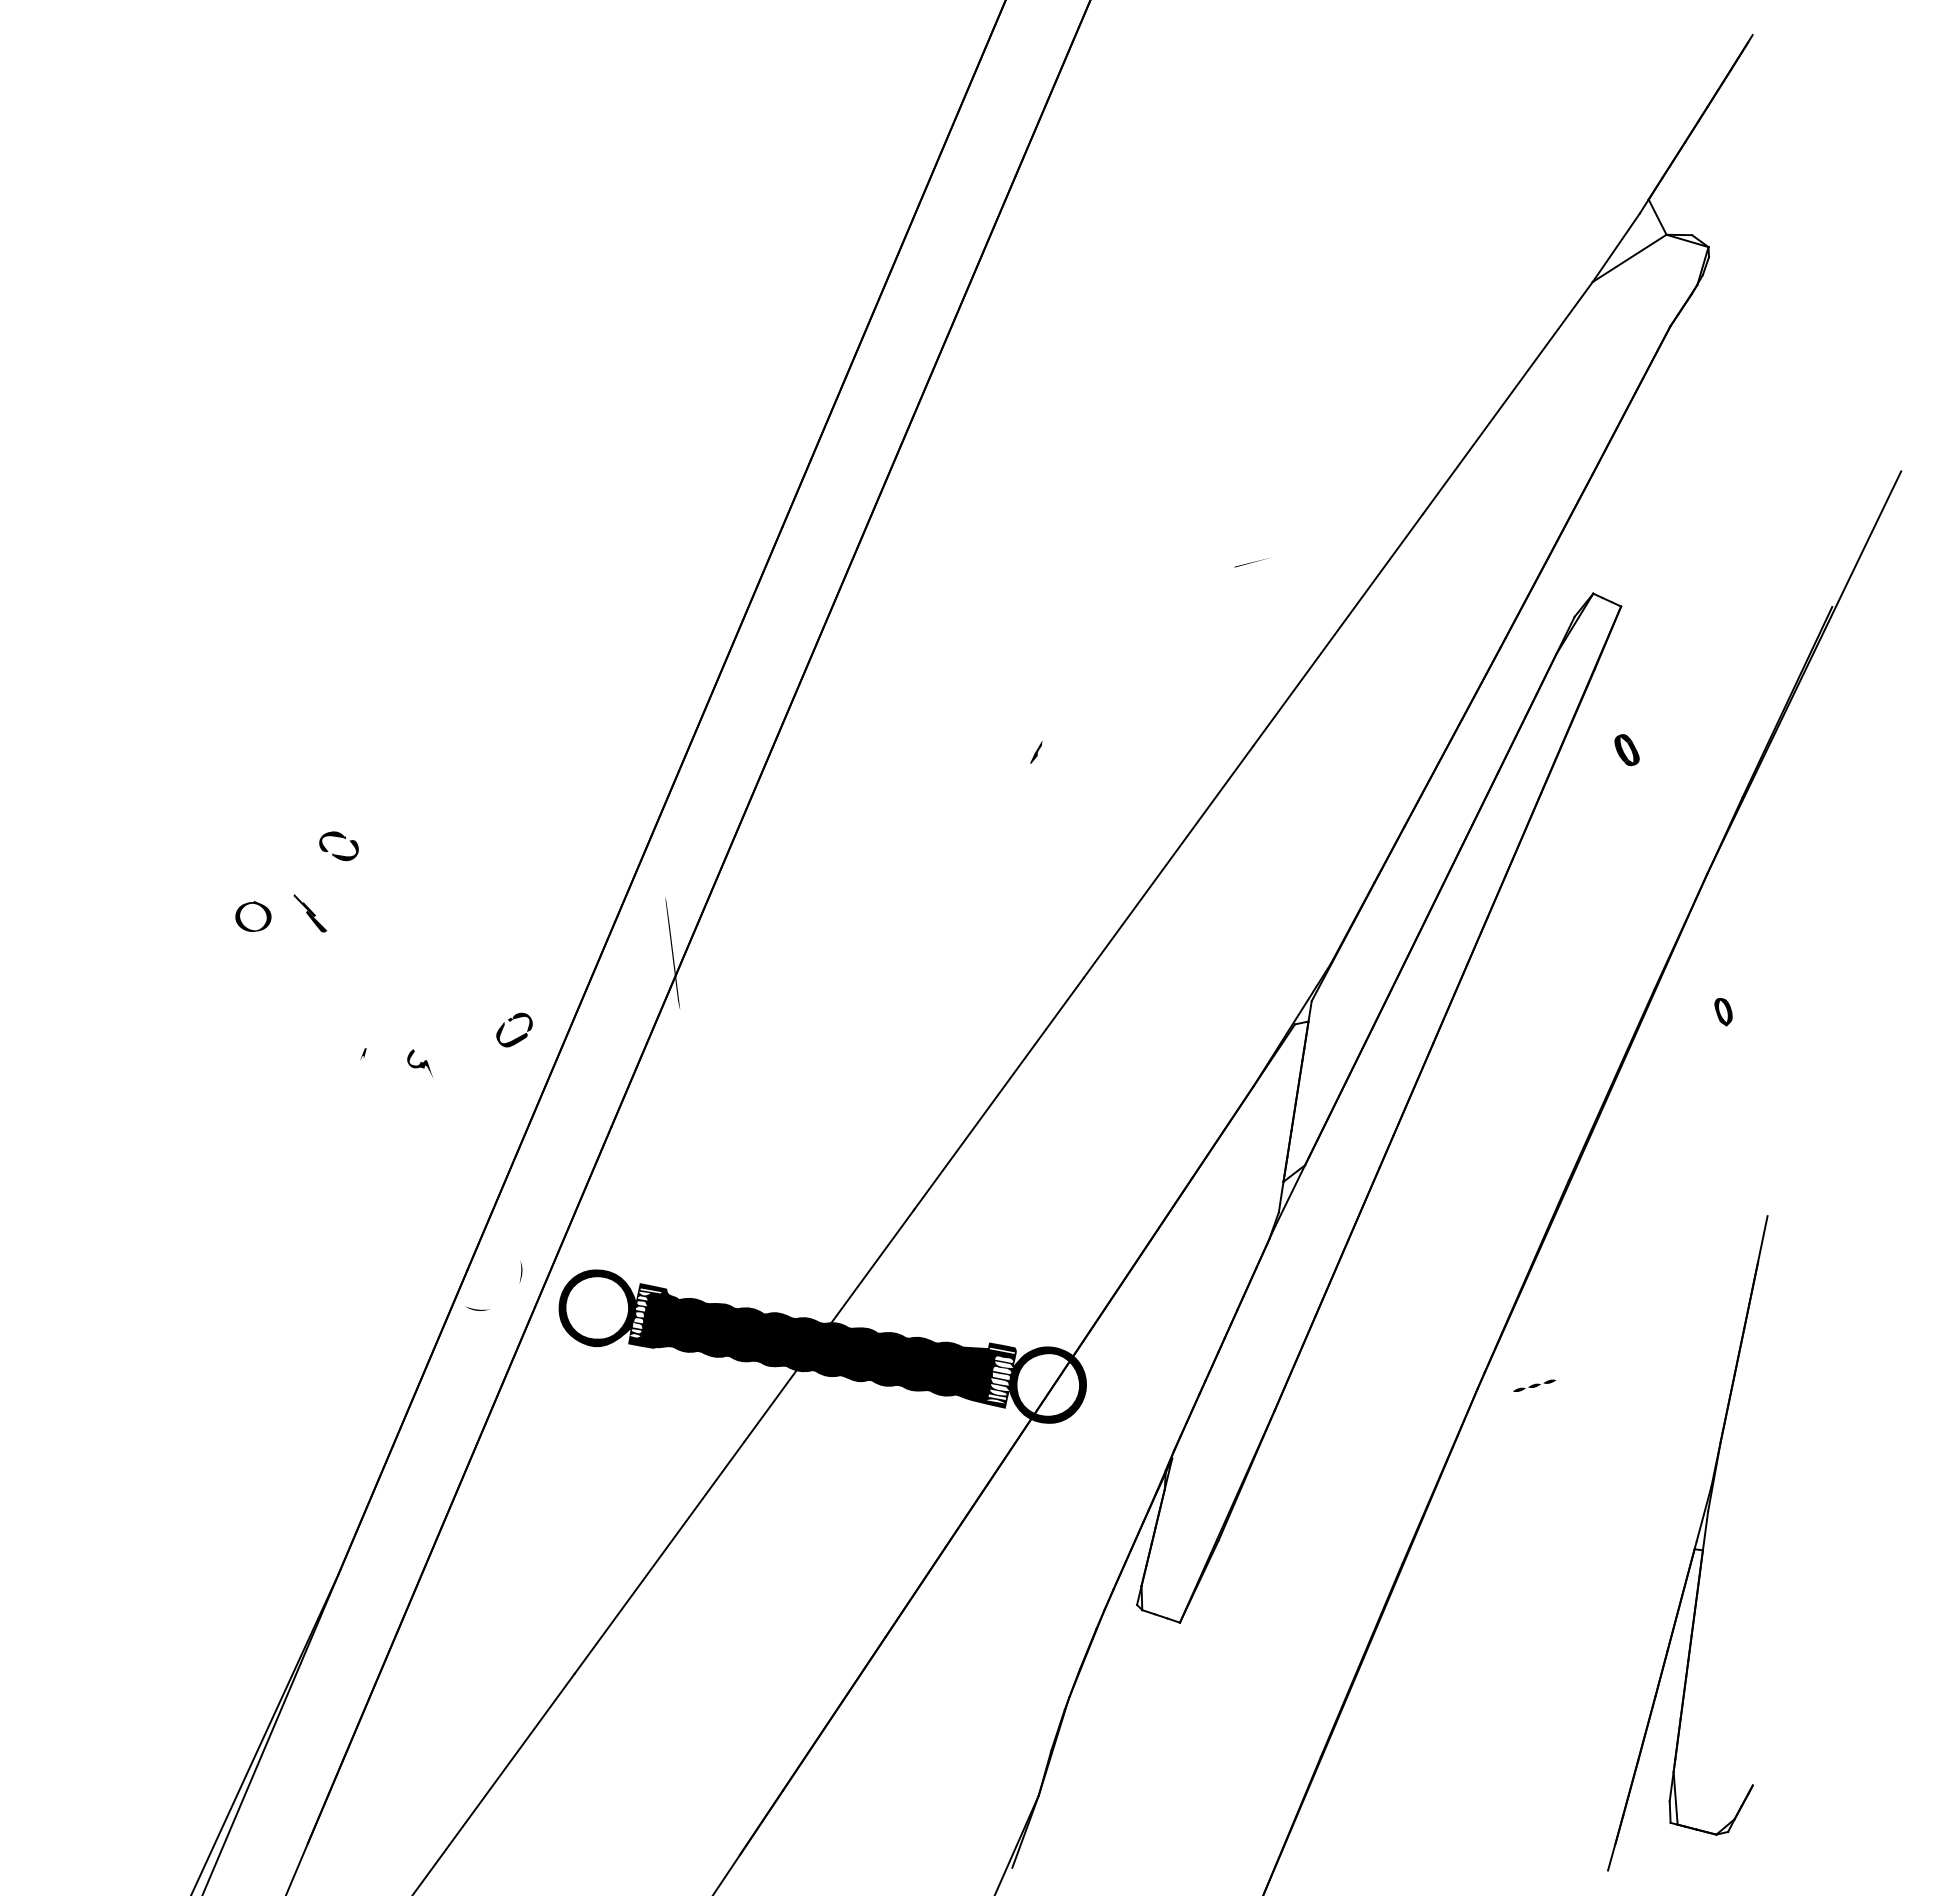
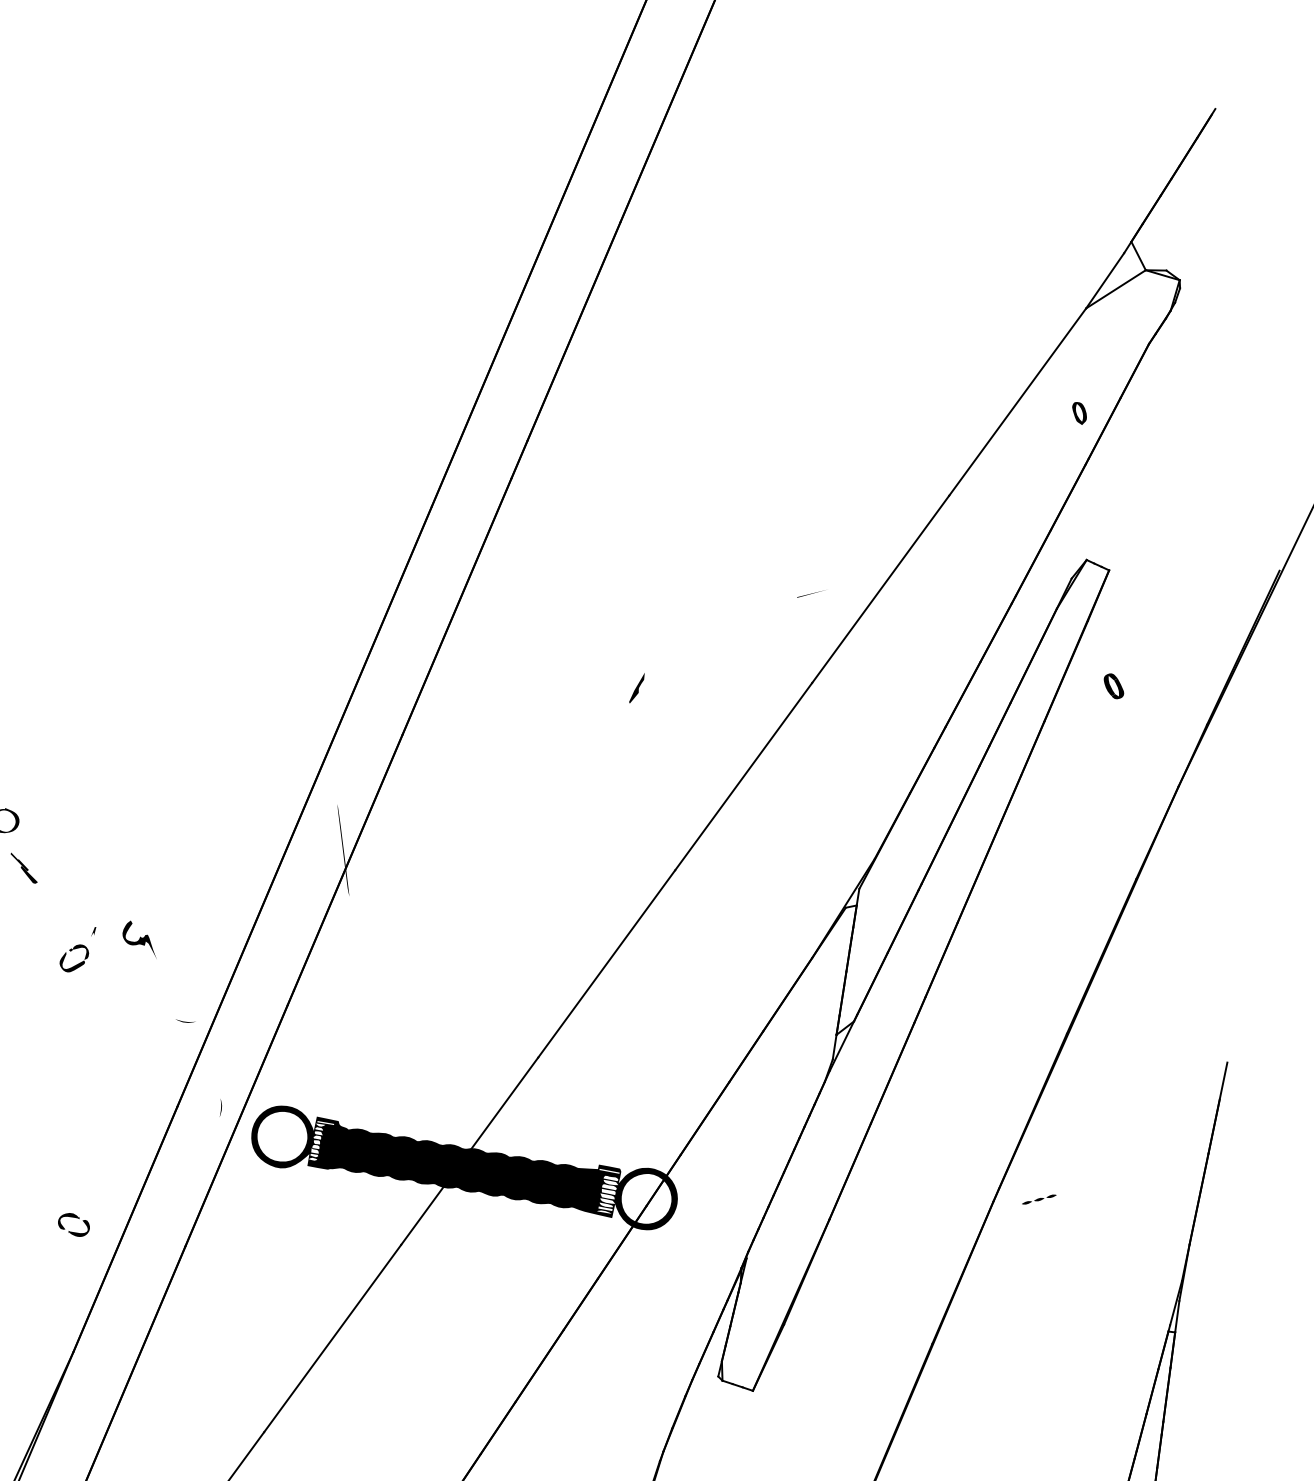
part: (1251, 562) -> (810, 593), moved
part: (1036, 751) -> (637, 687), size x1.6
part: (337, 854) -> (72, 1231), moved
part: (310, 913) -> (24, 868), moved
part: (1723, 1012) -> (1079, 413), moved
part: (517, 1037) -> (76, 964), moved
part: (420, 1063) -> (139, 939), size x1.6
part: (477, 1308) -> (185, 1020), moved

